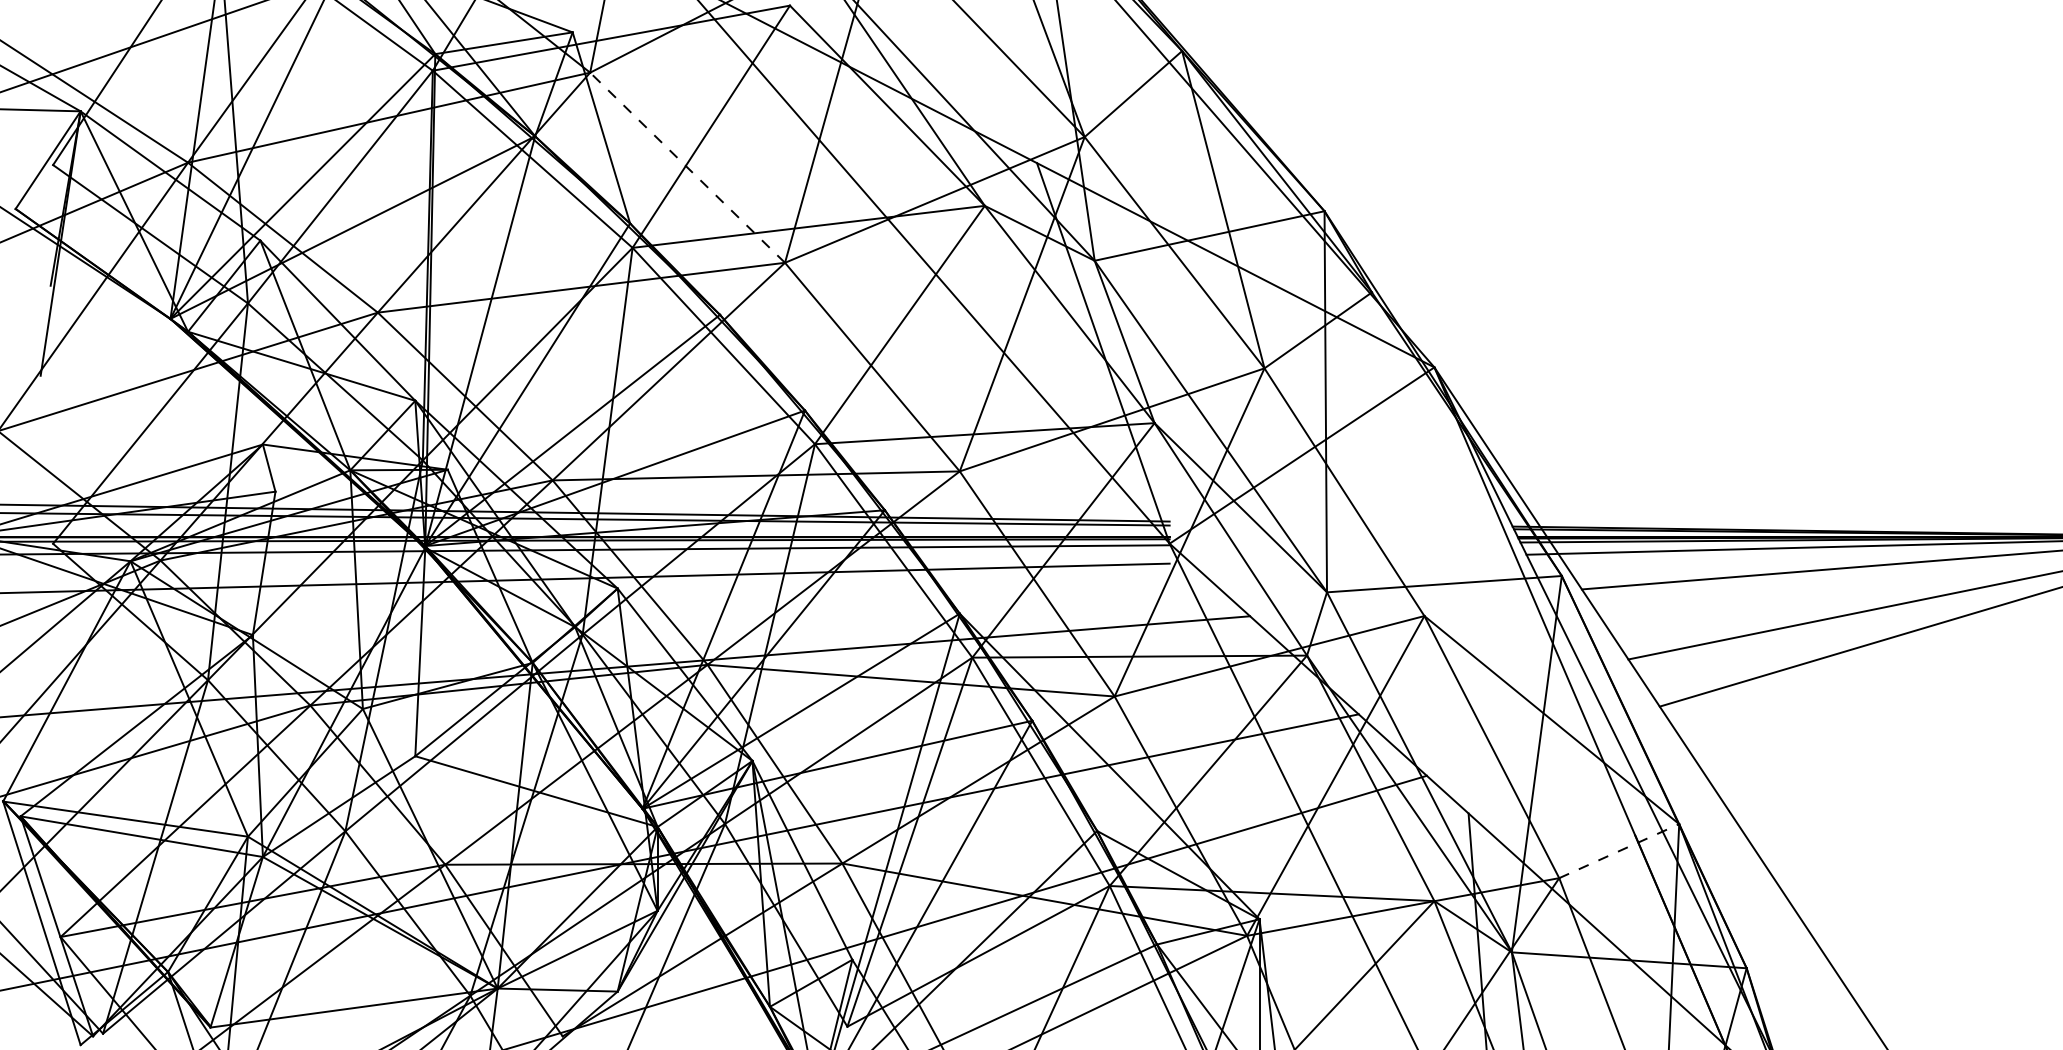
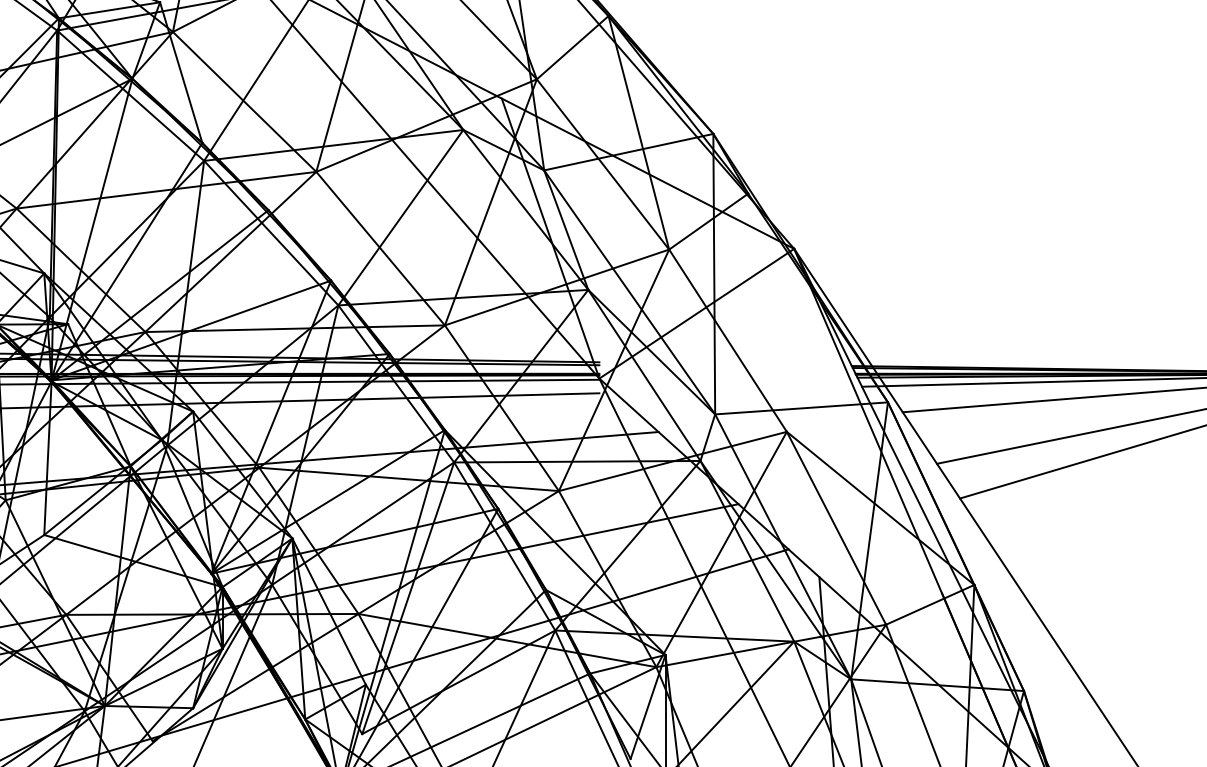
line: (687, 167) -> (244, 101), dashed -> solid
line: (1619, 851) -> (930, 605), dashed -> solid

